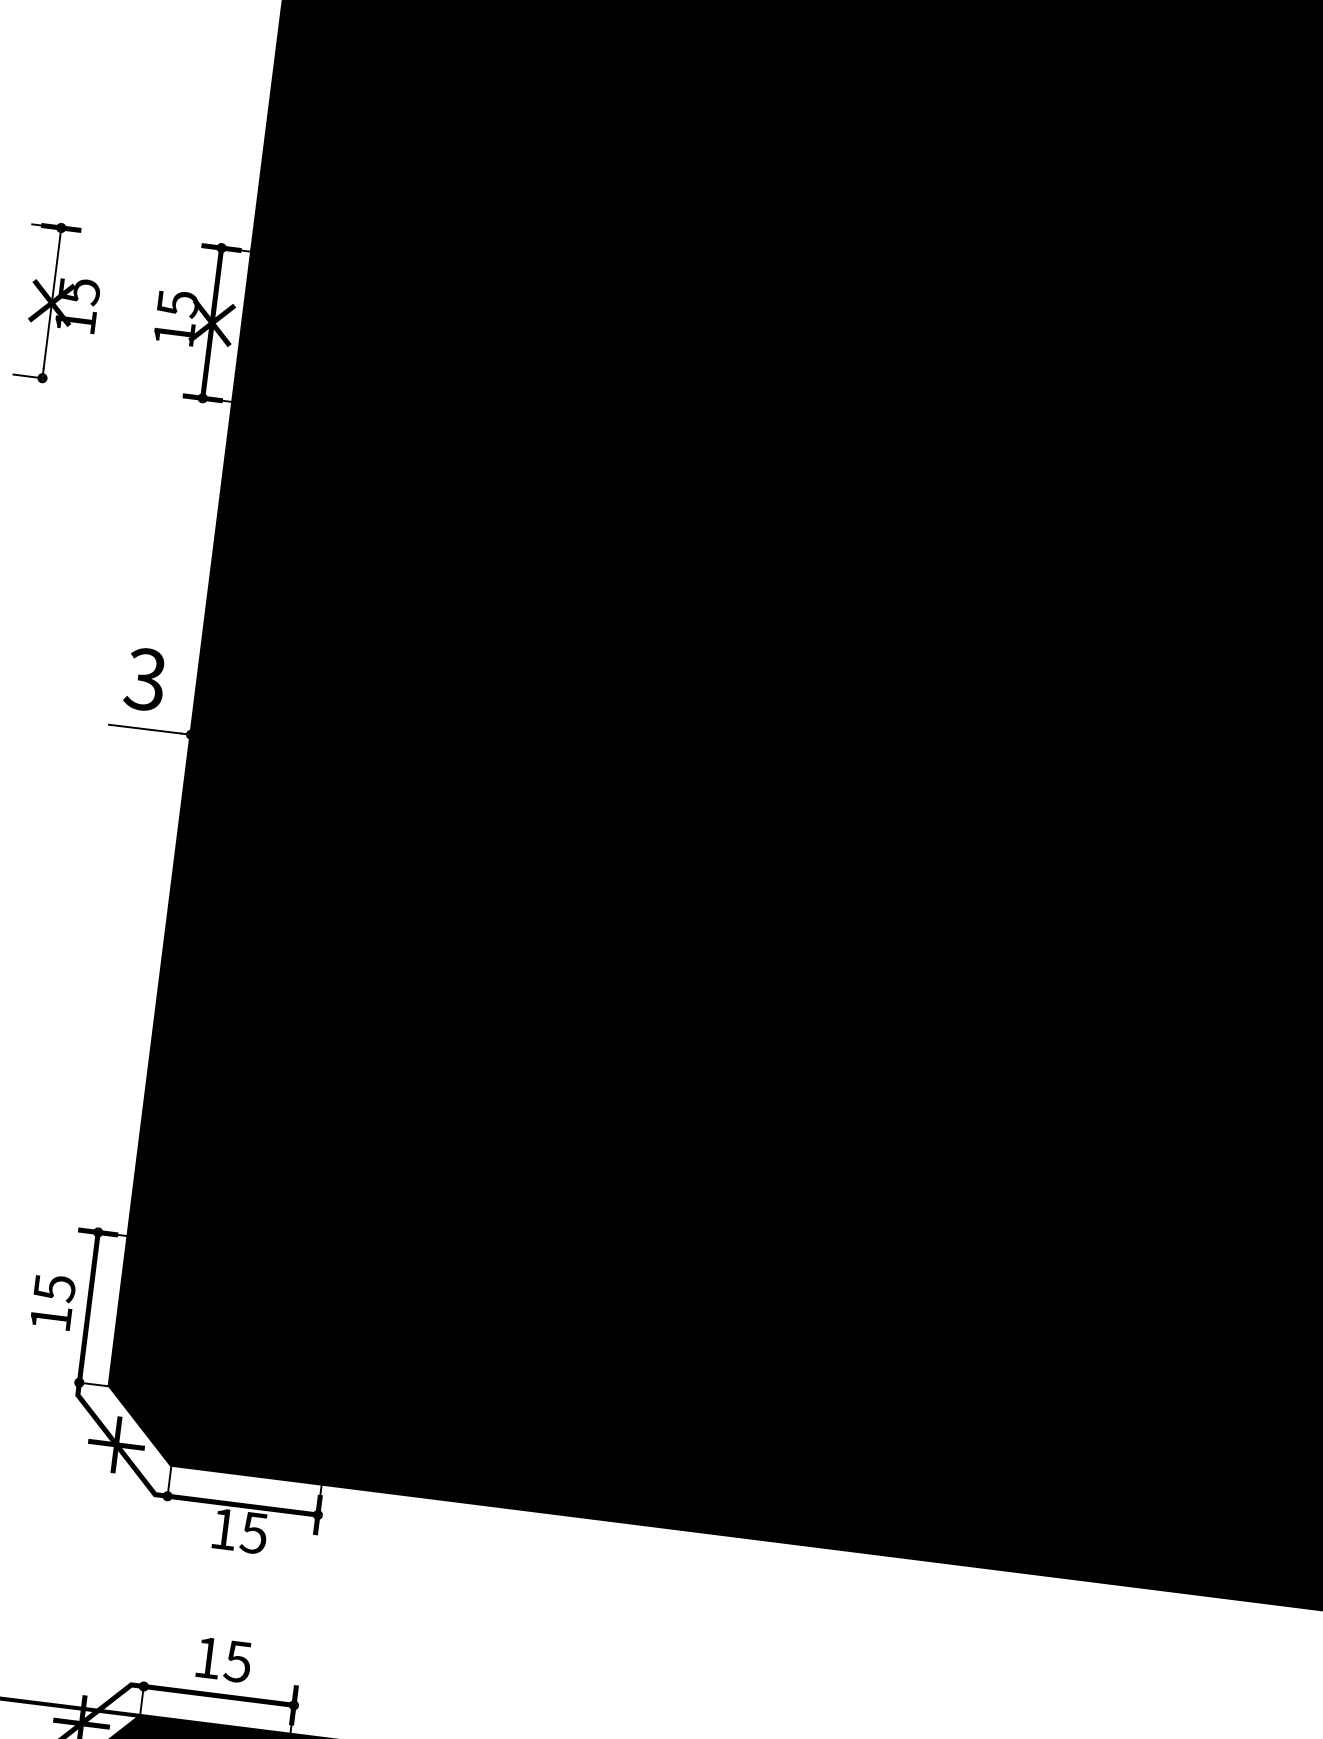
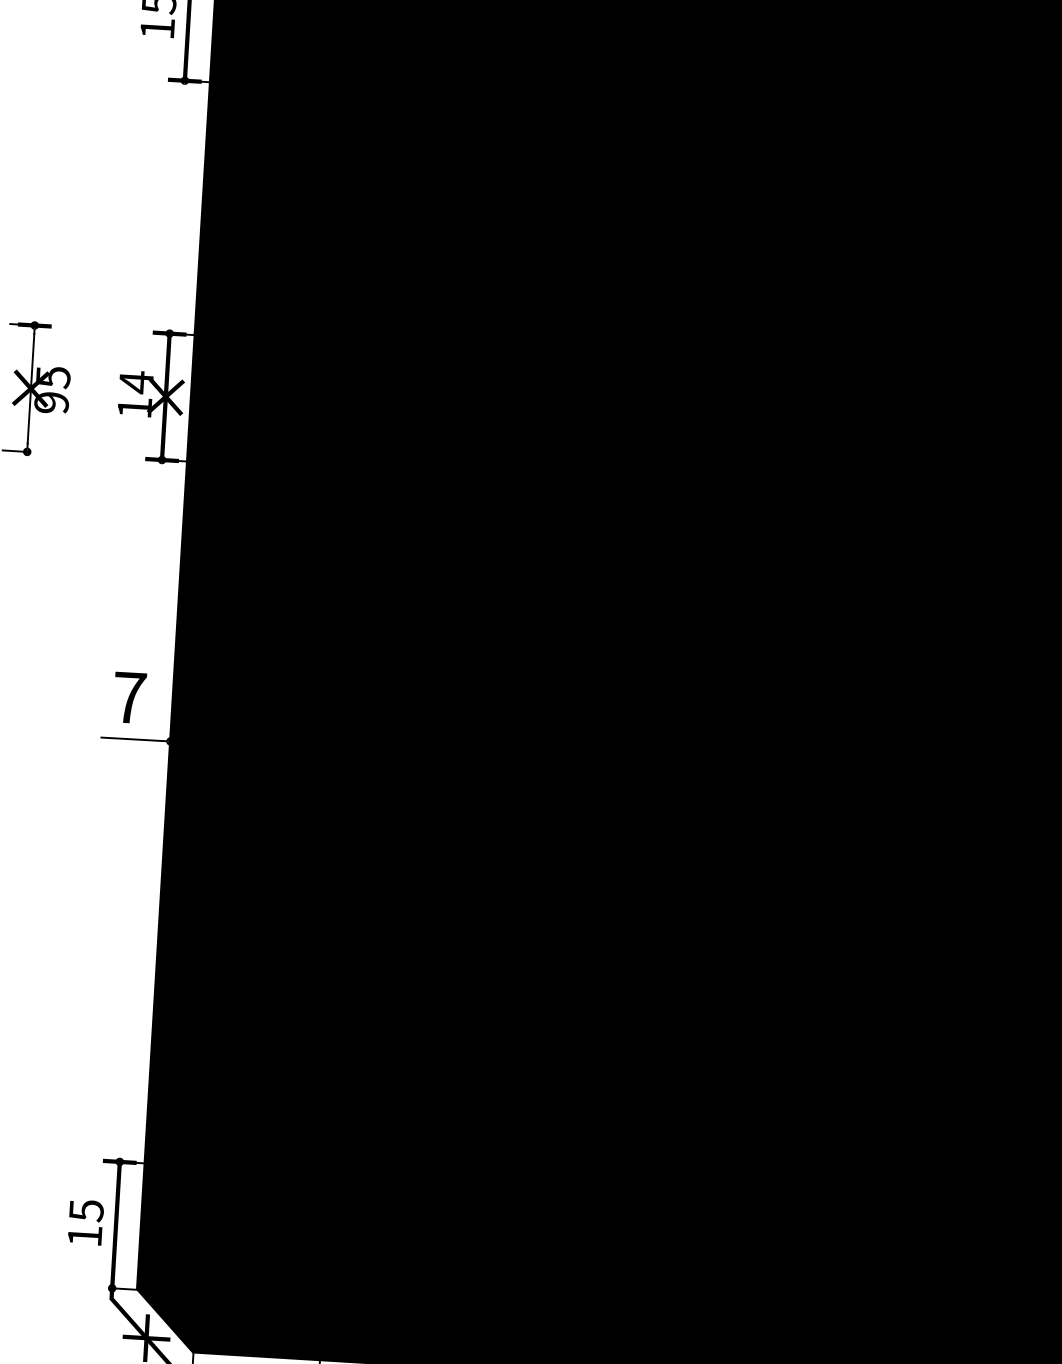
text: (178, 304) -> (136, 383), 15 -> 14
text: (75, 321) -> (51, 402), 15 -> 95
text: (145, 678) -> (129, 696), 3 -> 7

